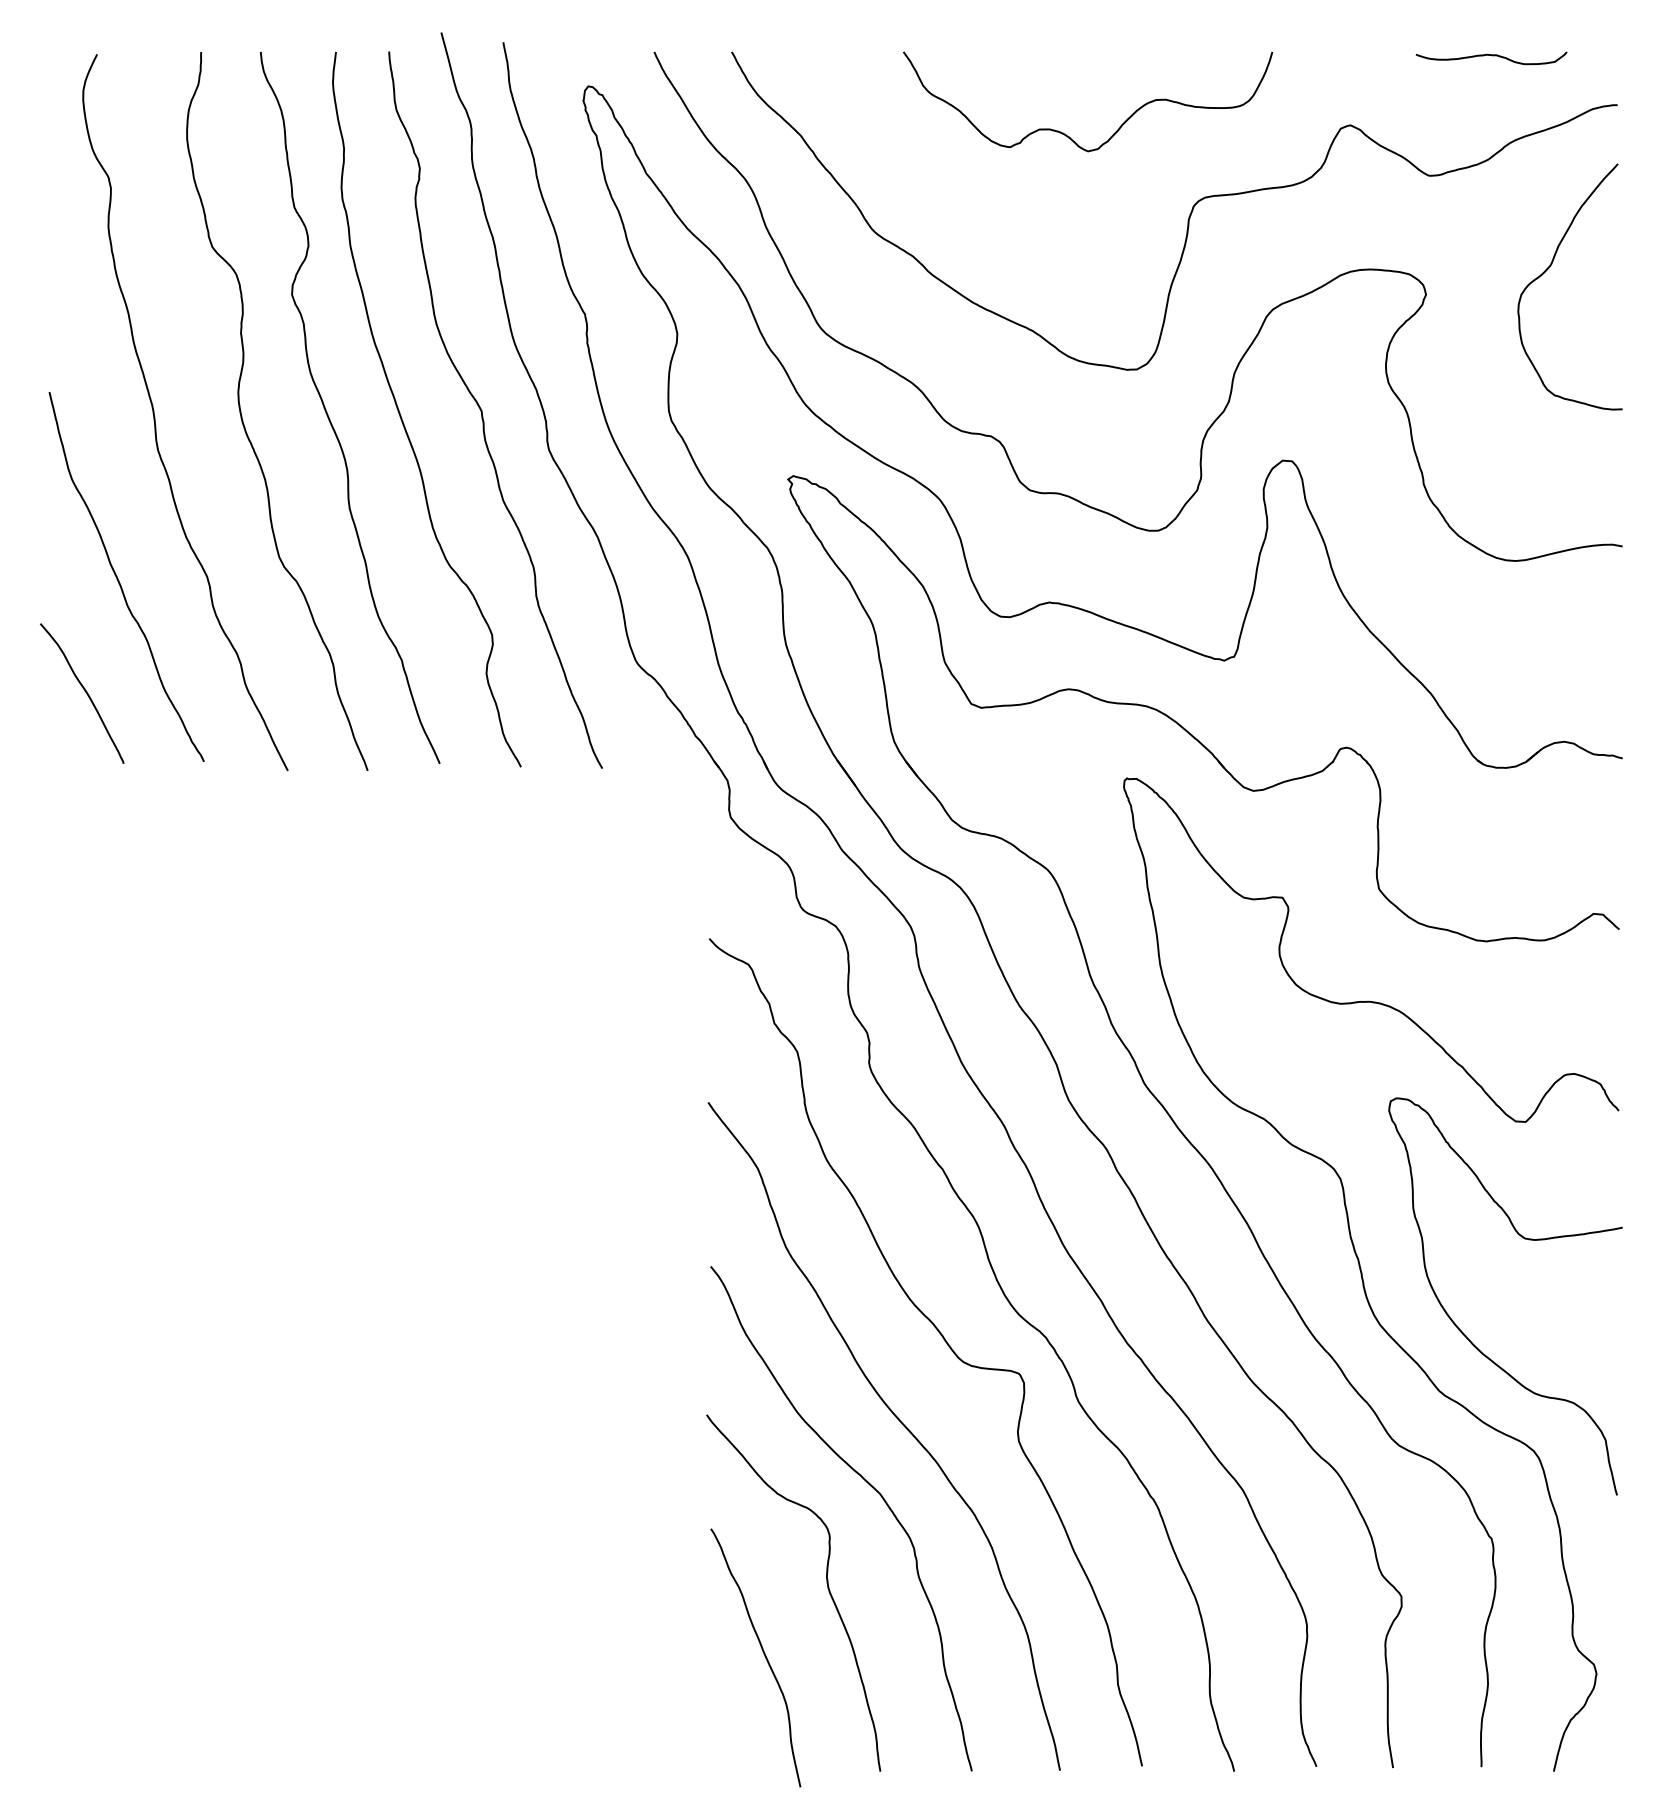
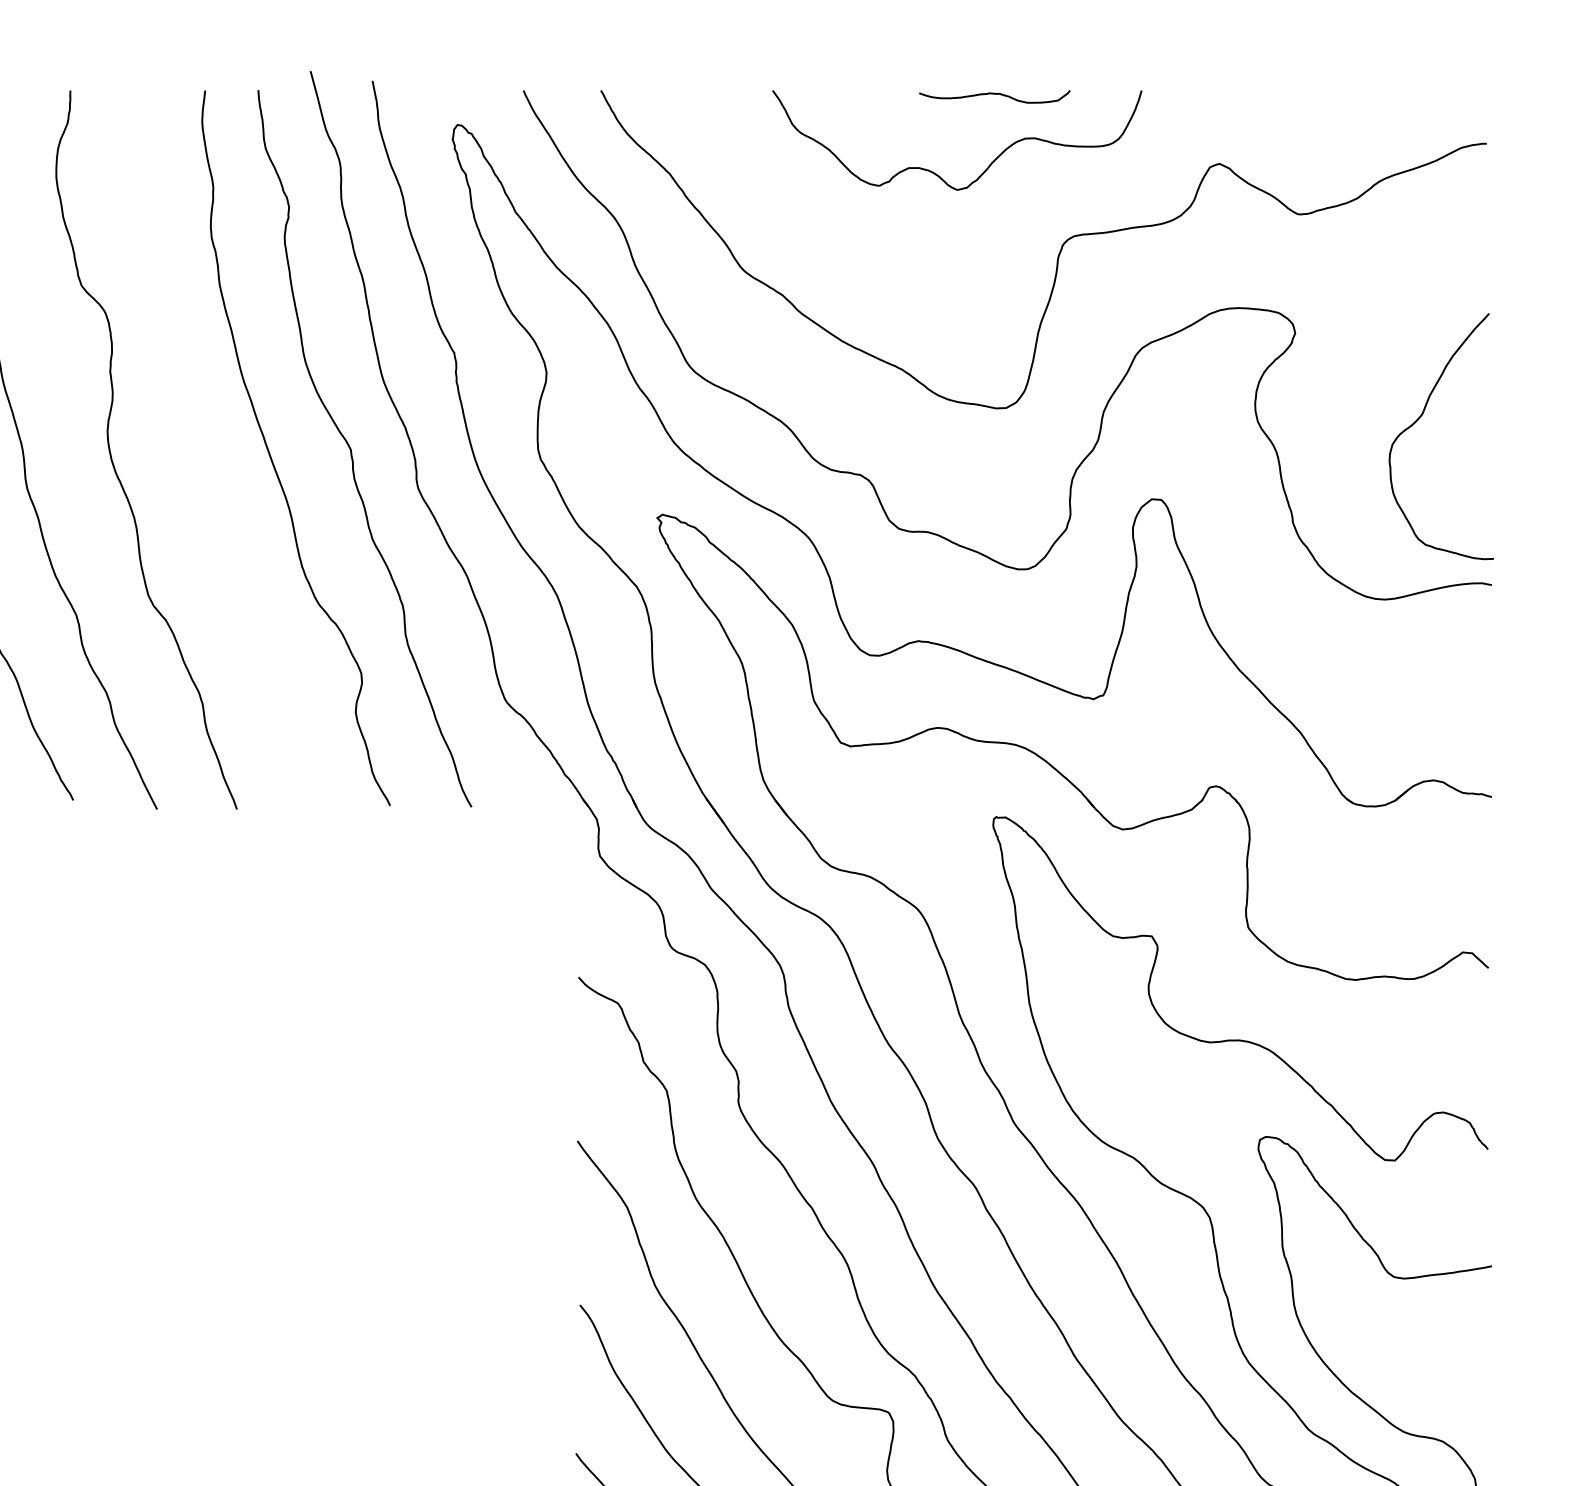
curve: (1491, 56) -> (994, 95), moved
curve: (1550, 267) -> (1421, 417), moved
curve: (328, 414) -> (197, 453), removed

